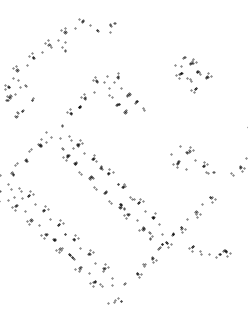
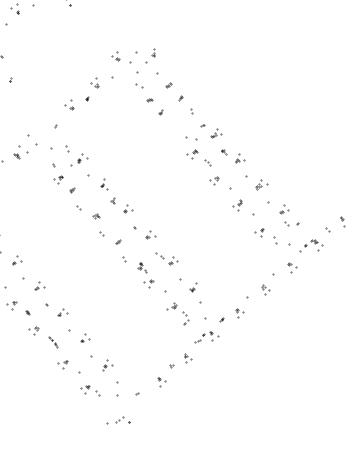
part: (193, 74) -> (215, 154), moved
part: (121, 185) -> (144, 233), size x1.67
part: (209, 251) -> (289, 240), moved

